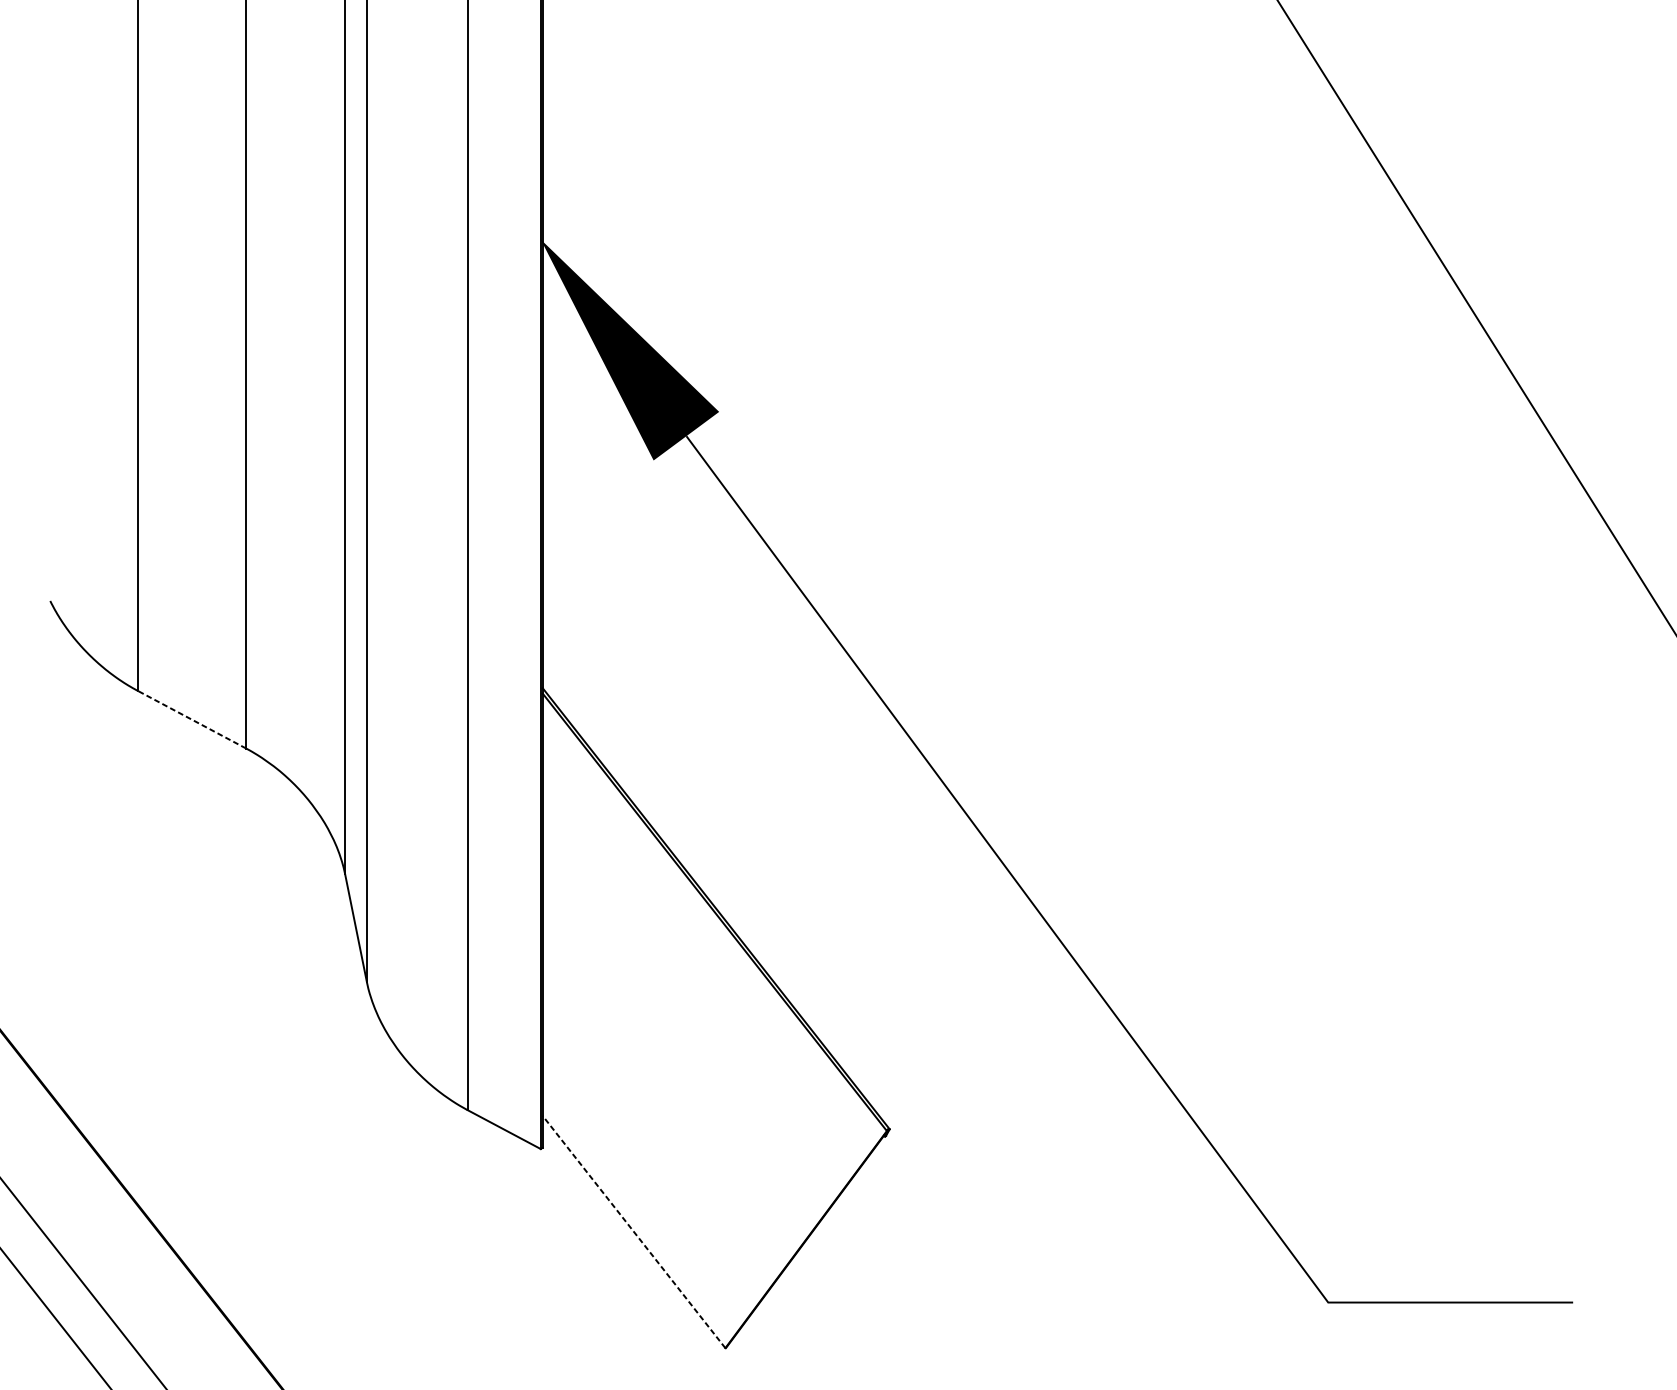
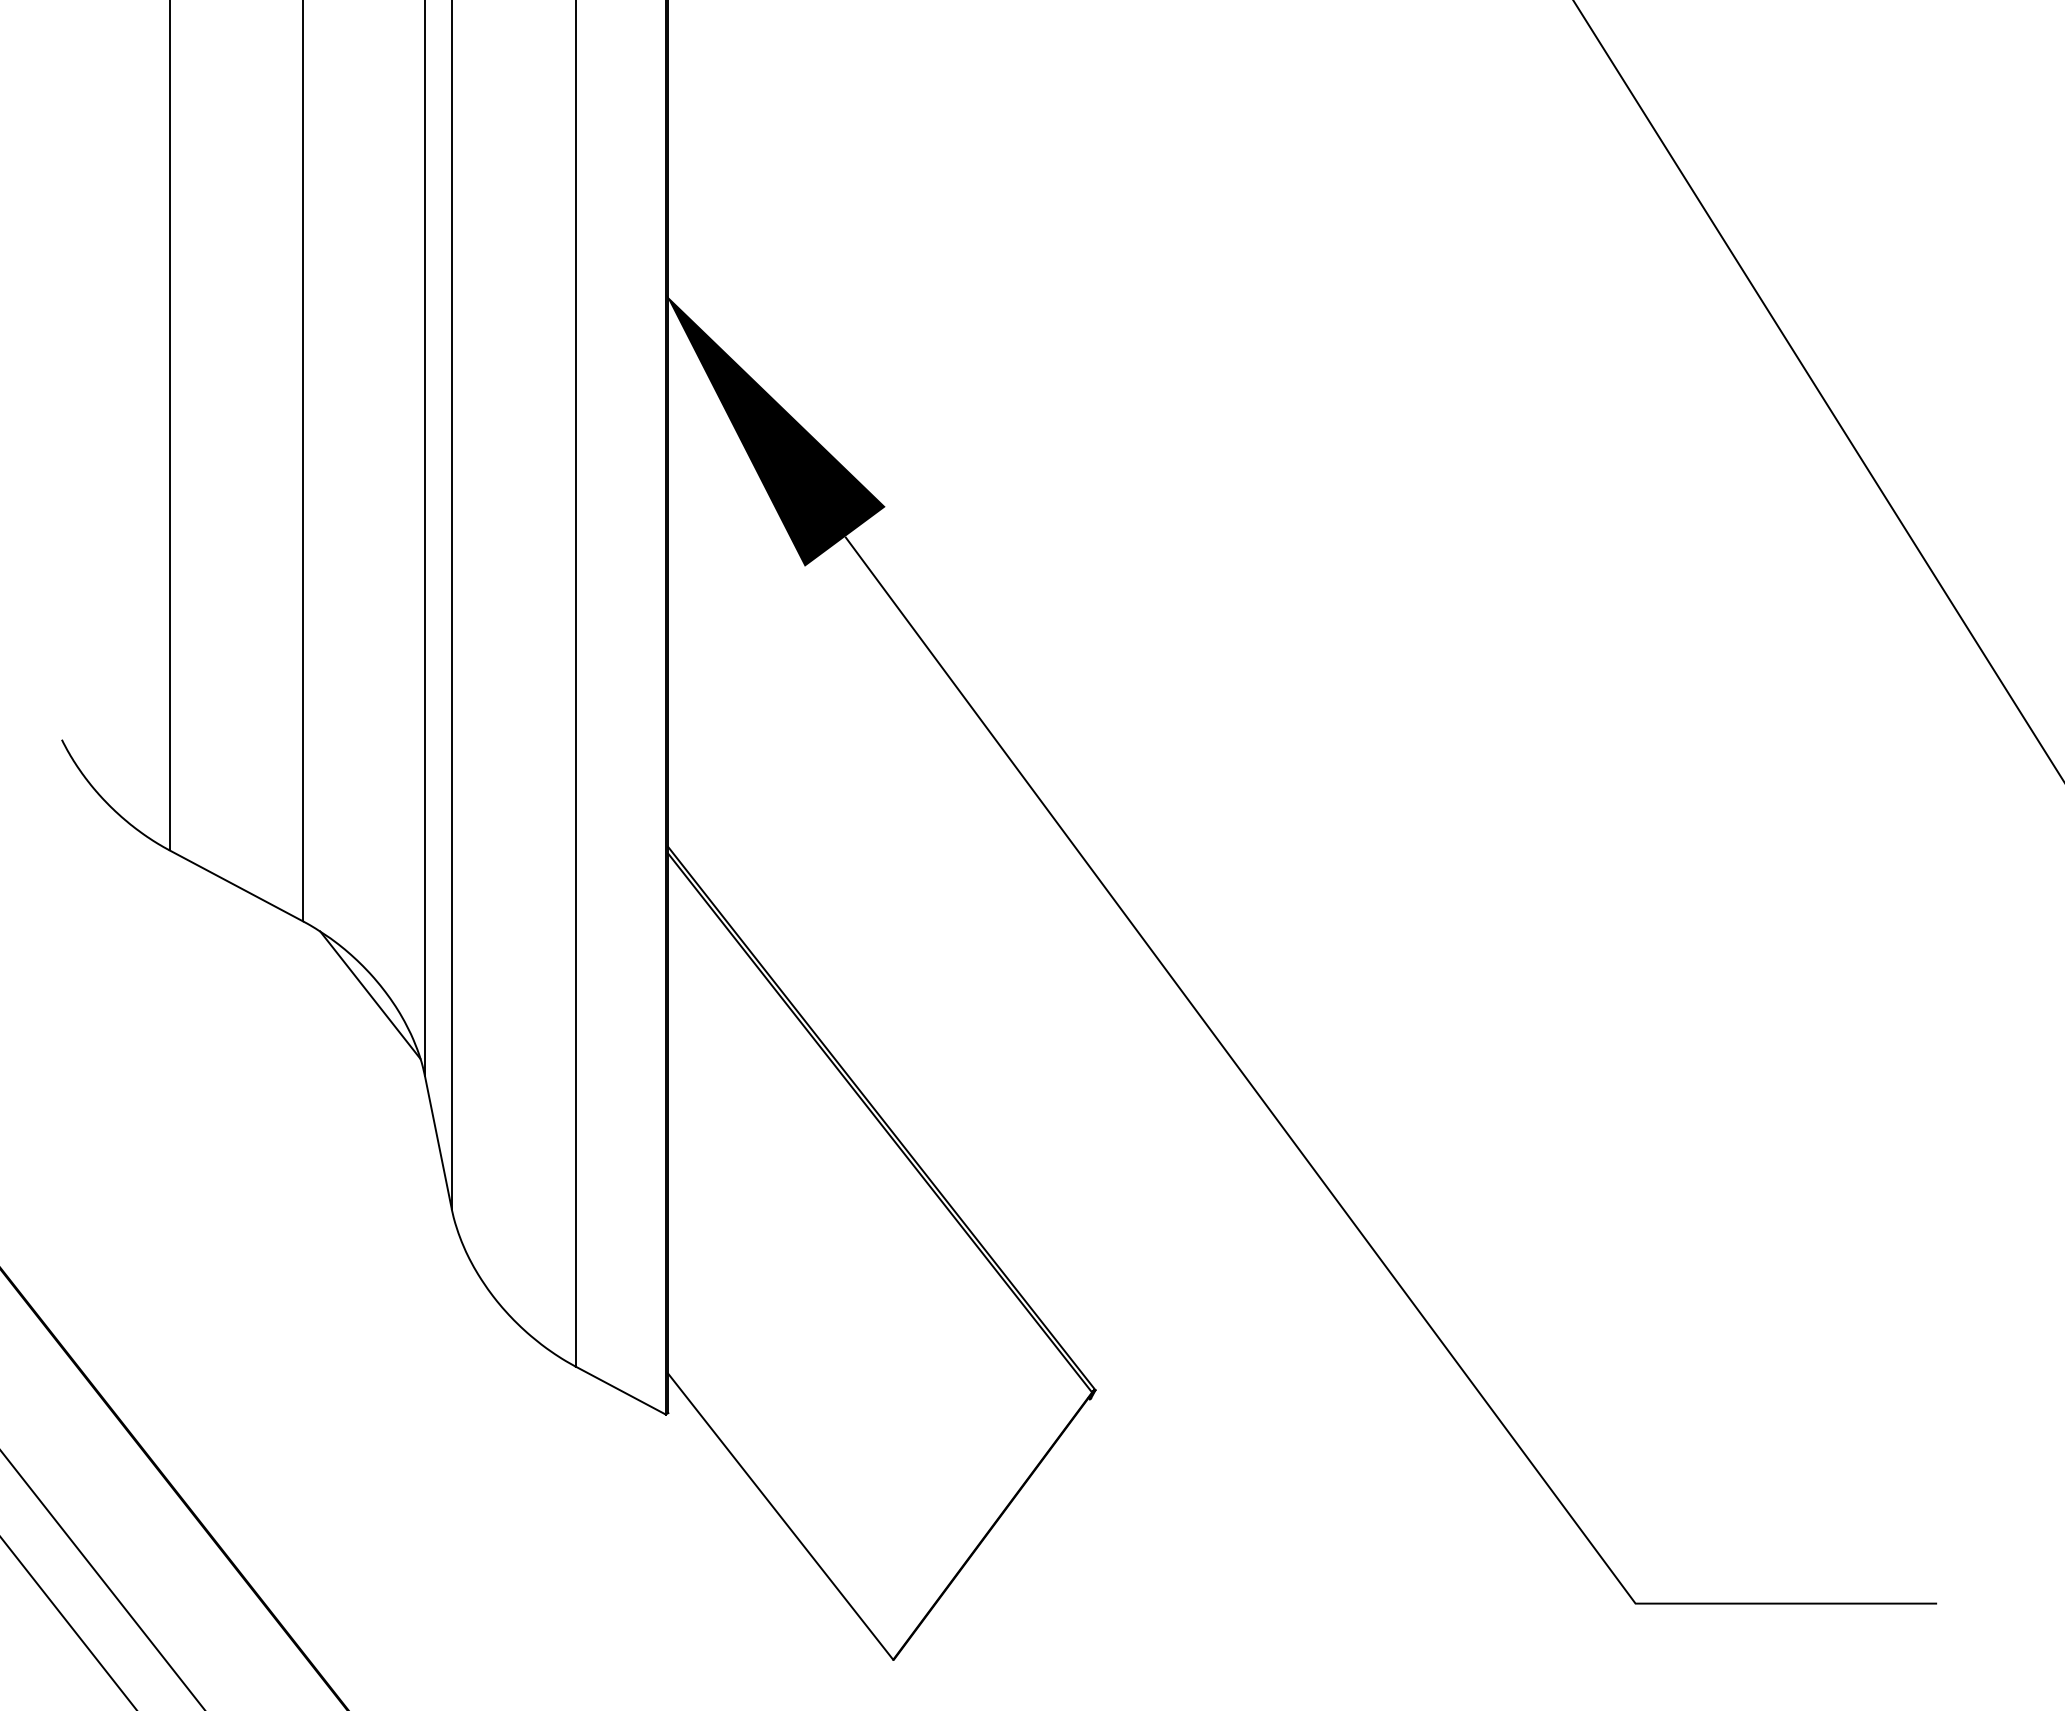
line: (192, 719) -> (236, 885), dashed -> solid
line: (300, 808) -> (370, 995), added
line: (633, 1231) -> (780, 1516), dashed -> solid

